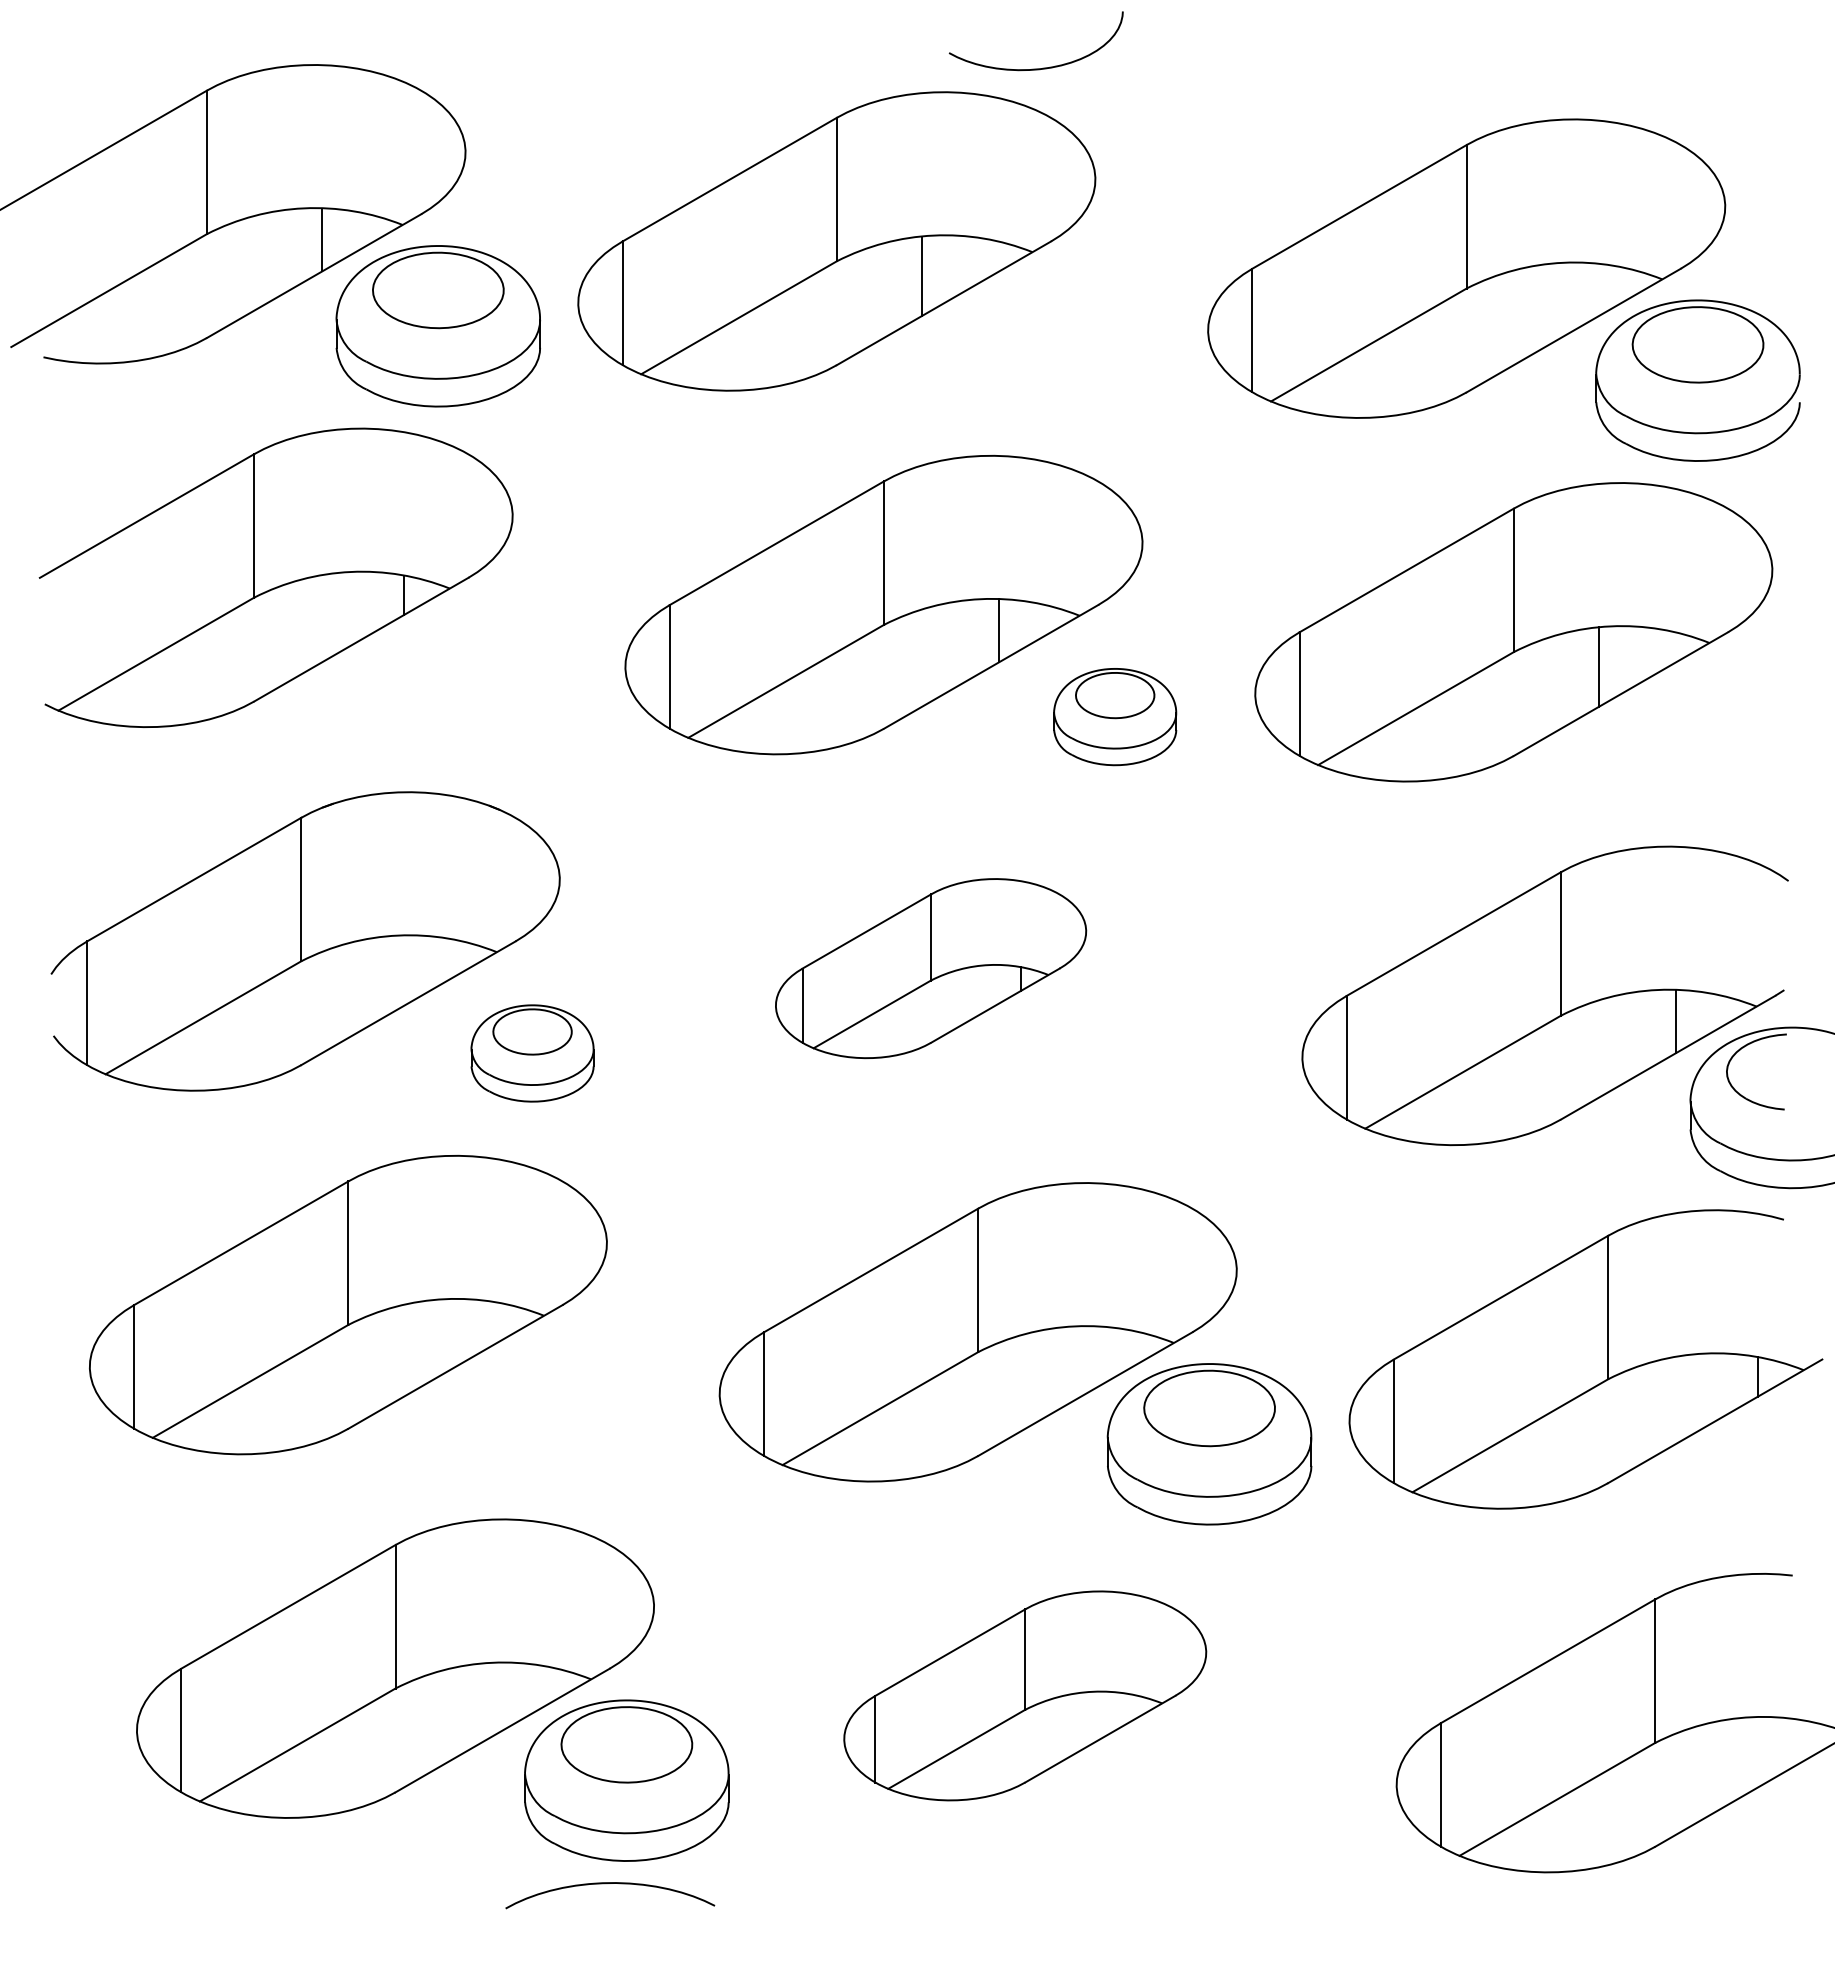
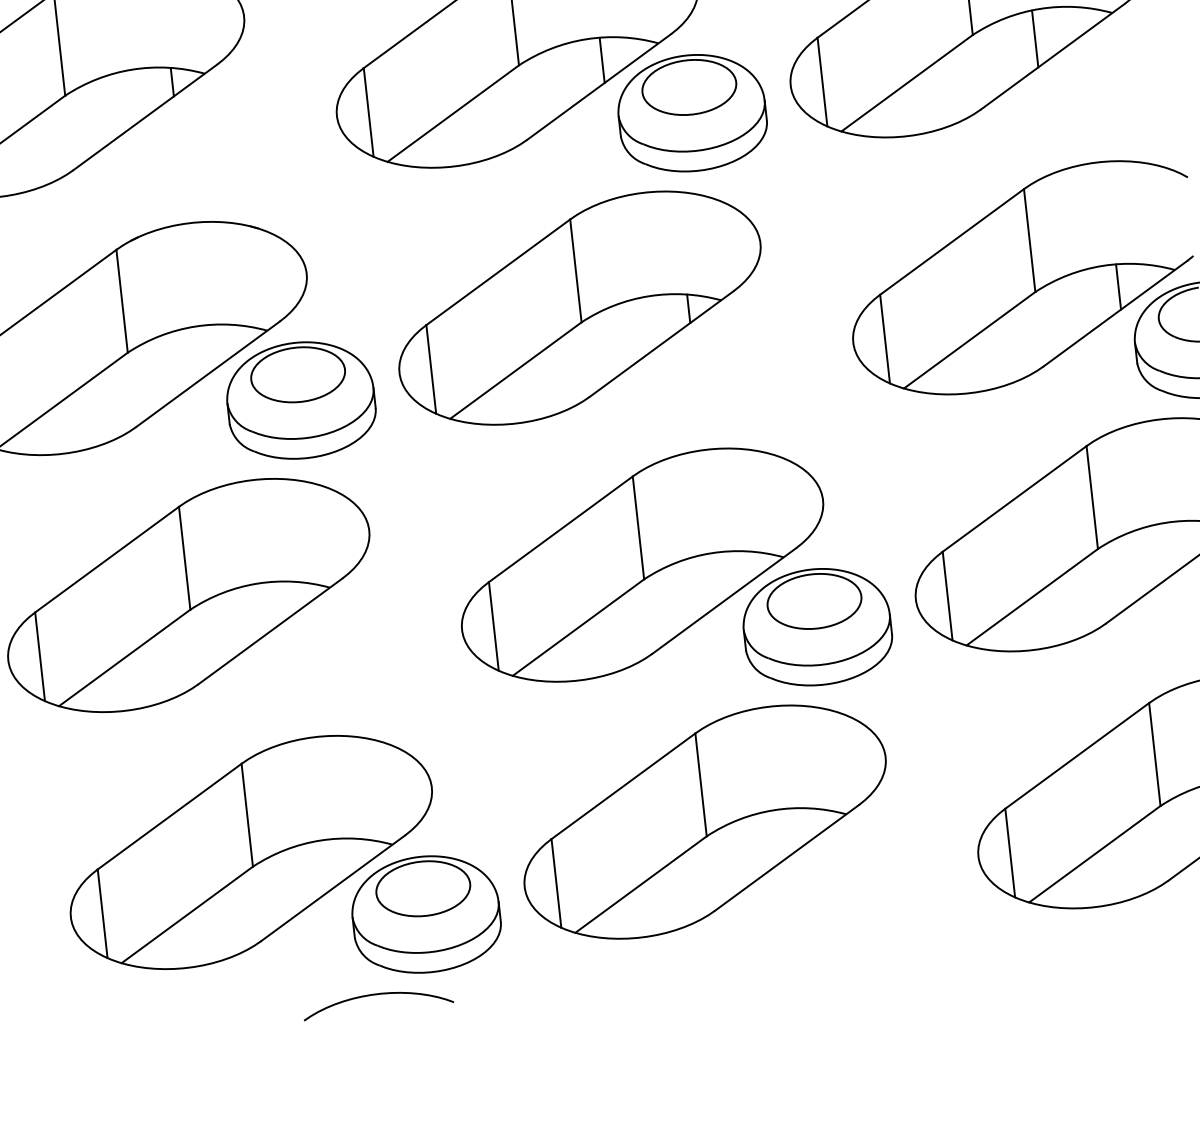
part: (1114, 716) -> (691, 112), size x1.67
part: (930, 968) -> (579, 308), size x1.67
part: (532, 1053) -> (300, 400), size x1.67
part: (1024, 1695) -> (704, 821), size x1.43
curve: (606, 1884) -> (374, 995), moved

